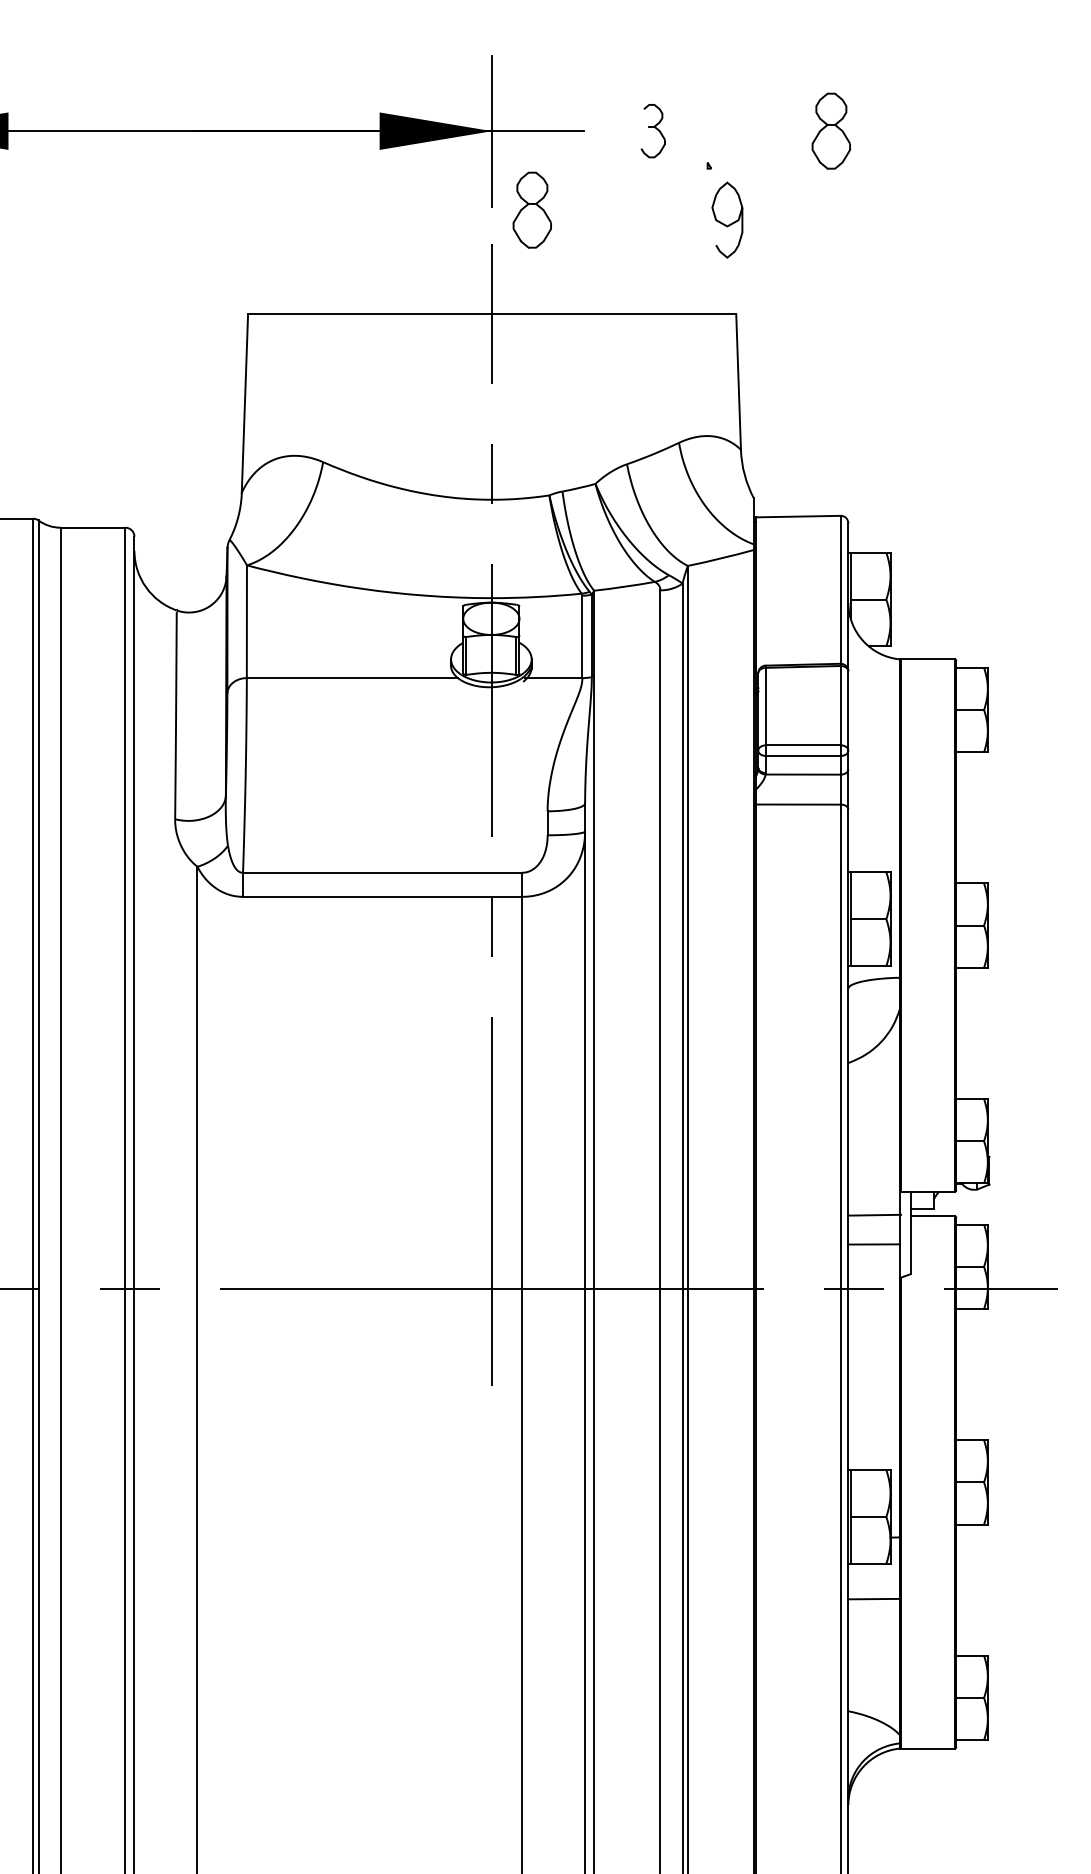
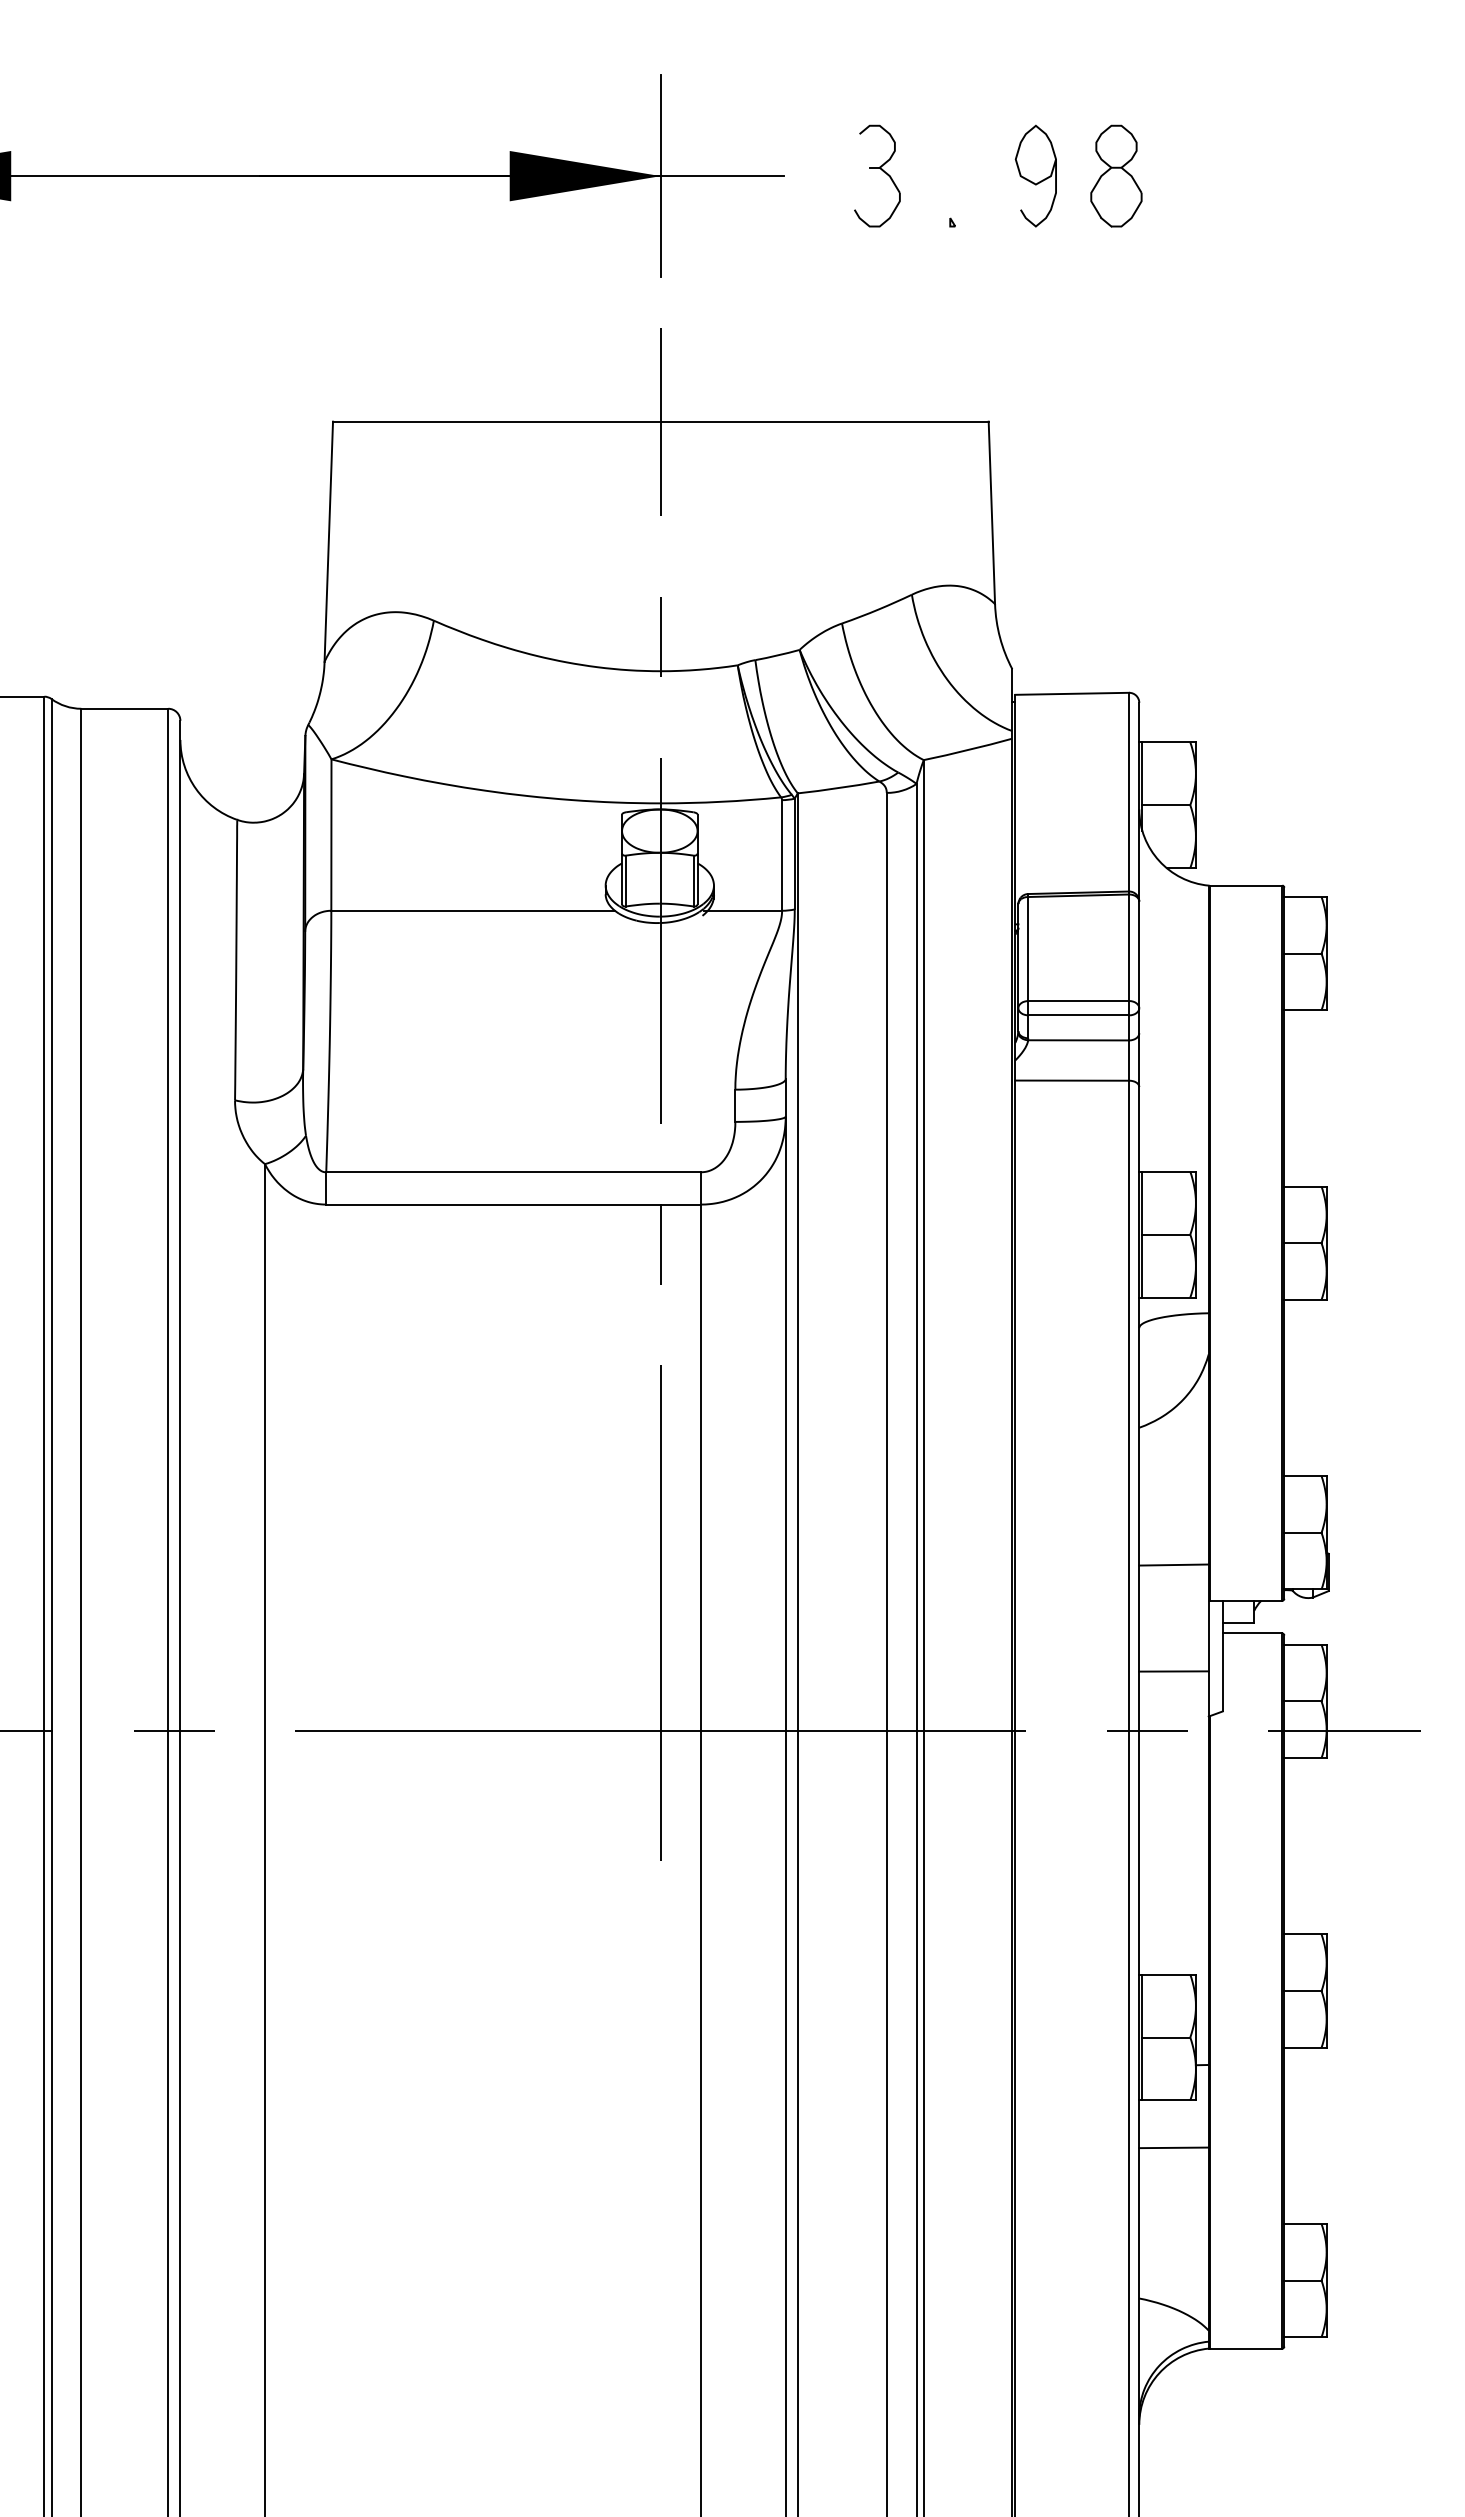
part: (652, 130) -> (876, 175), size x1.43
part: (531, 209) -> (713, 281), removed
curve: (724, 223) -> (1032, 180), moved
line: (875, 1214) -> (1174, 1564), moved

